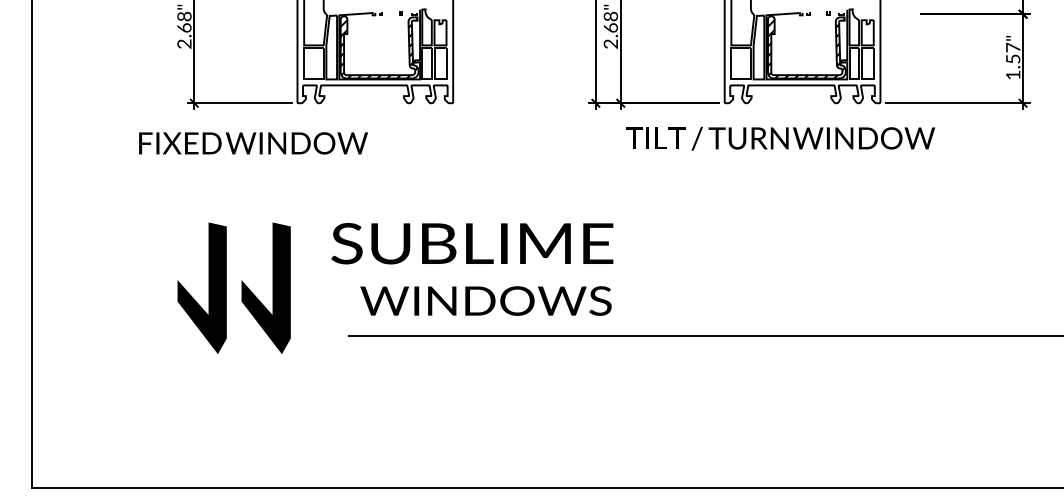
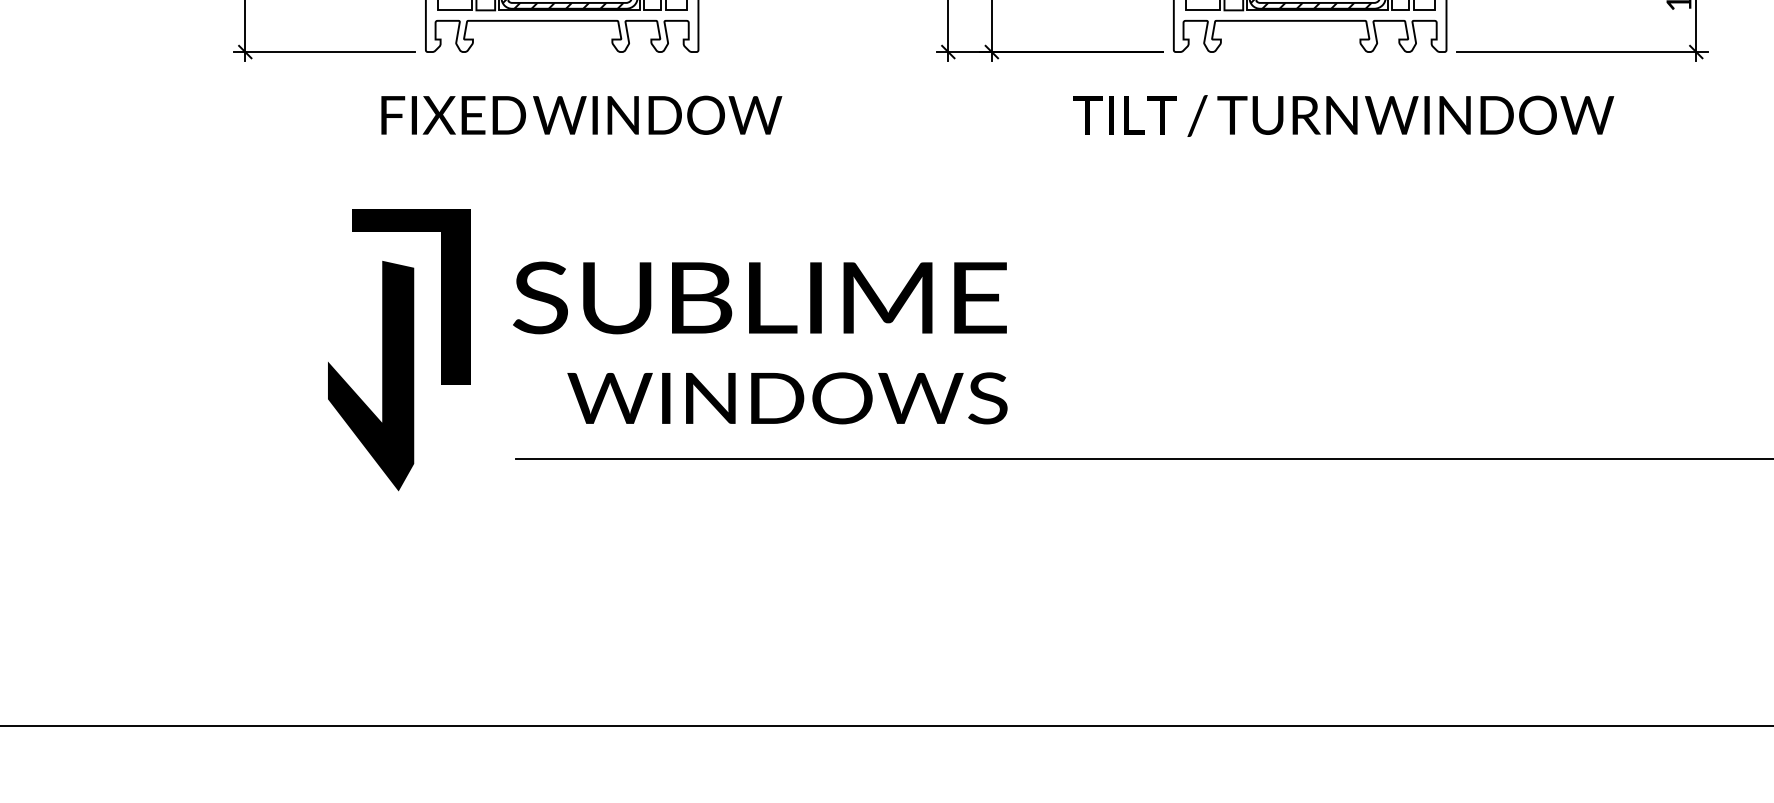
text: (780, 138) -> (1343, 115), moved
text: (253, 143) -> (581, 115), moved
fill: (289, 242) -> (411, 295), added
text: (472, 243) -> (760, 297), moved
part: (208, 287) -> (270, 374), removed
text: (485, 300) -> (786, 397), moved

